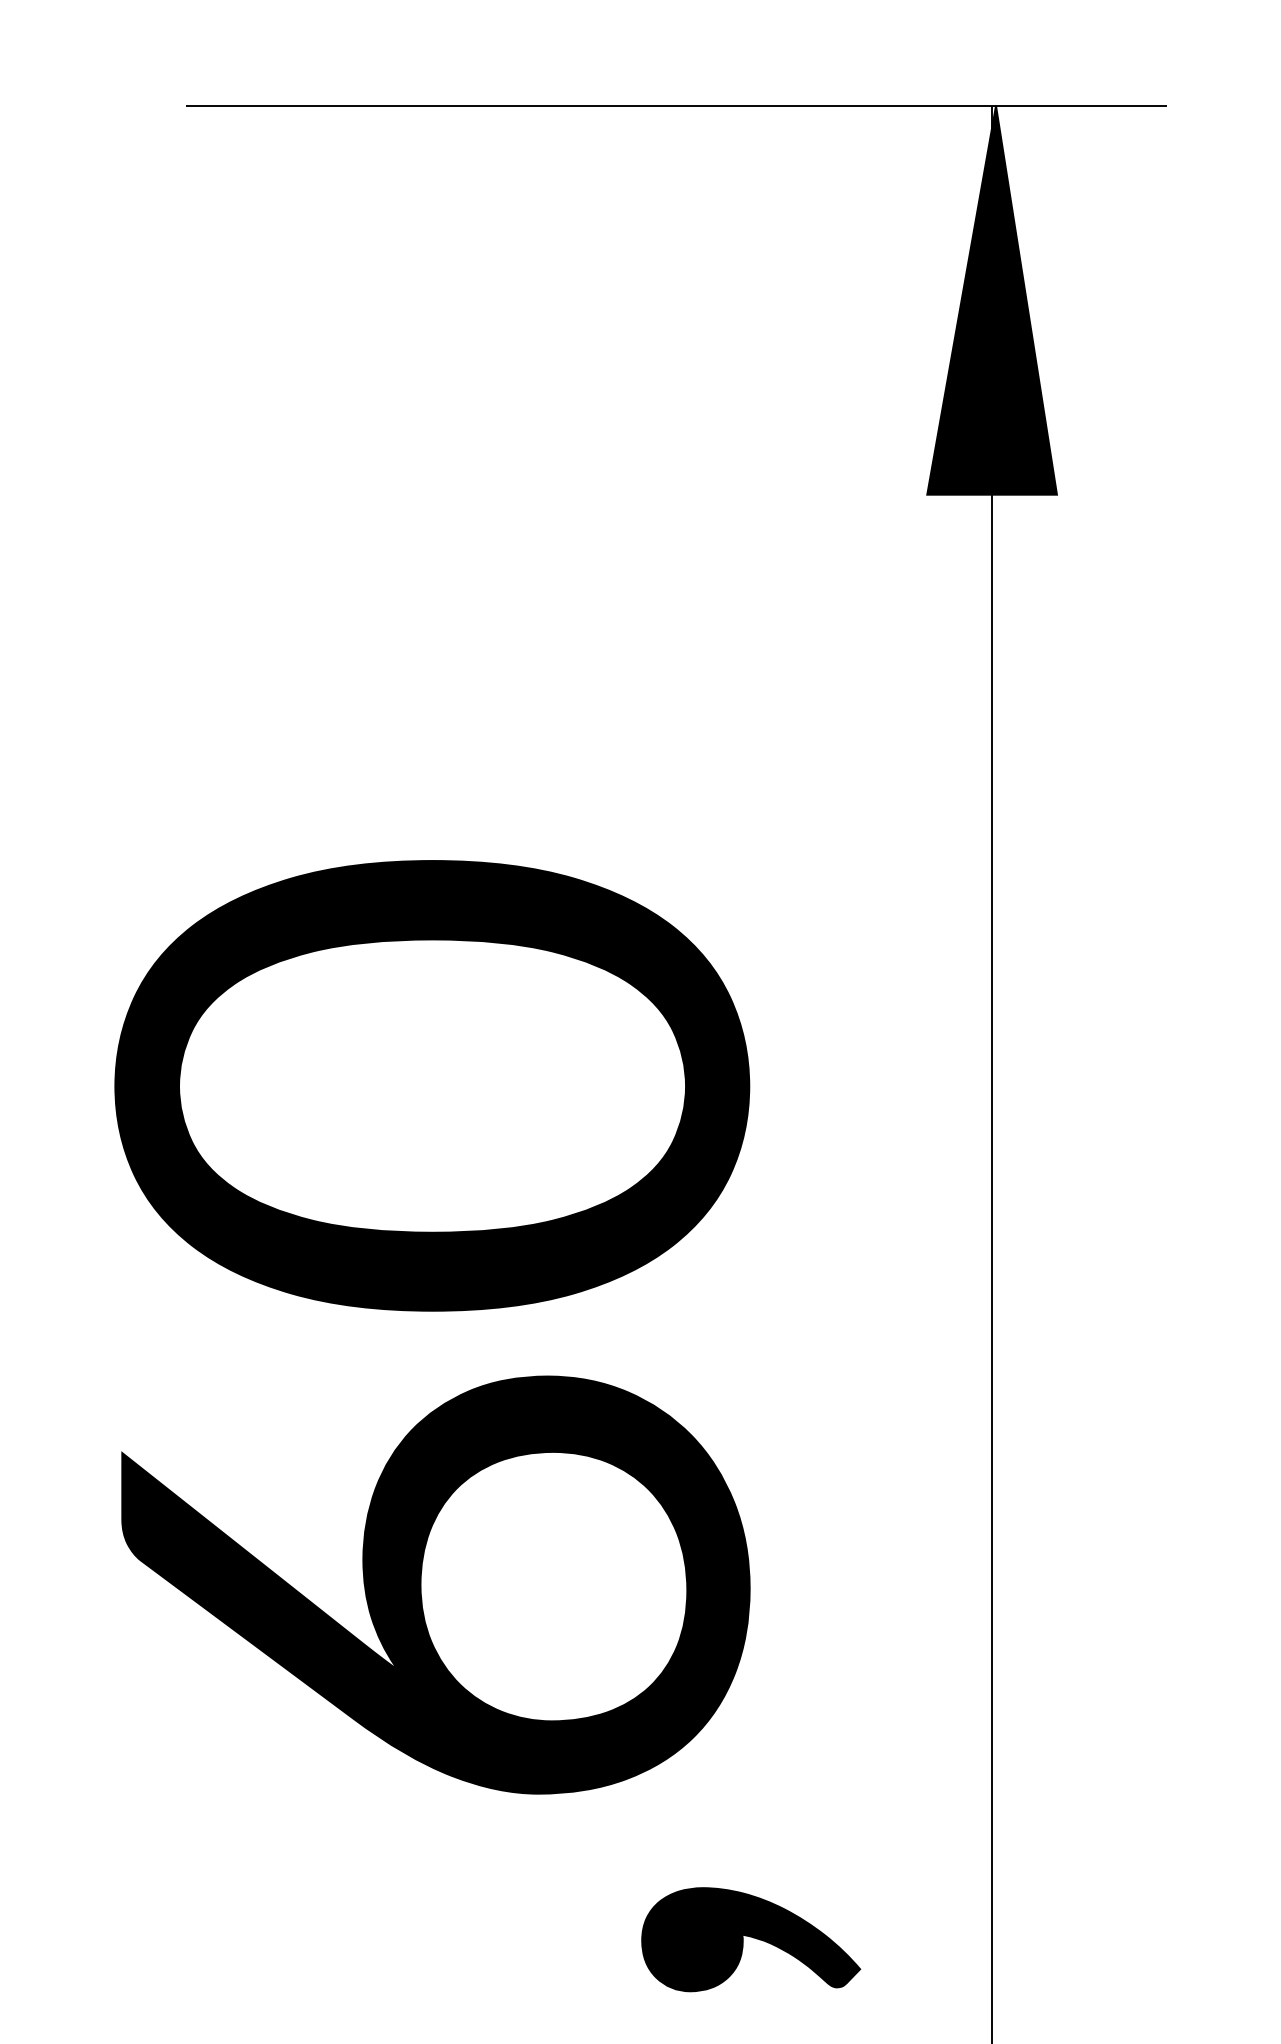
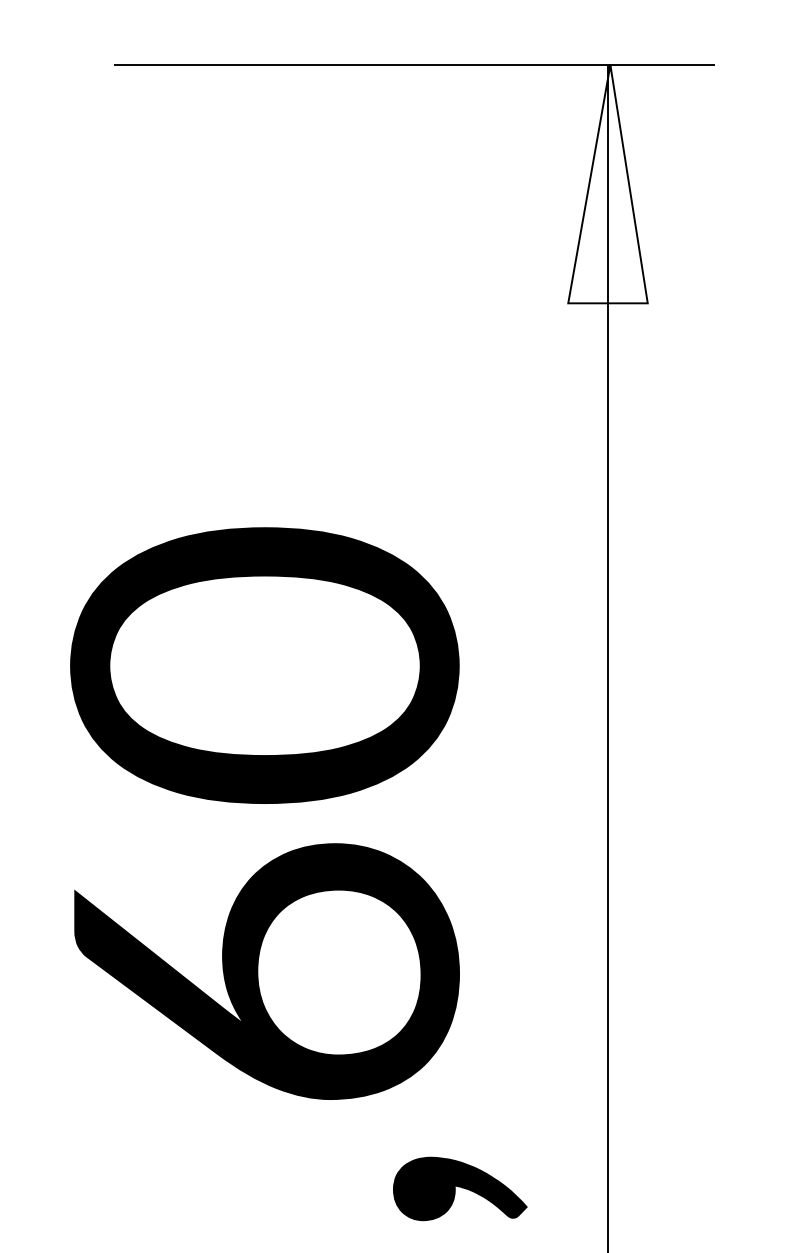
fill: (991, 299) -> (607, 183), removed

